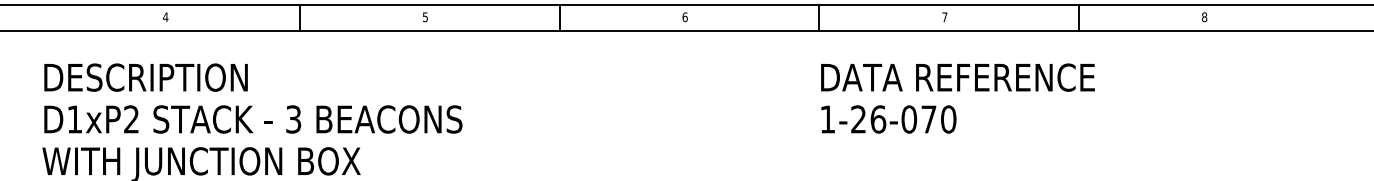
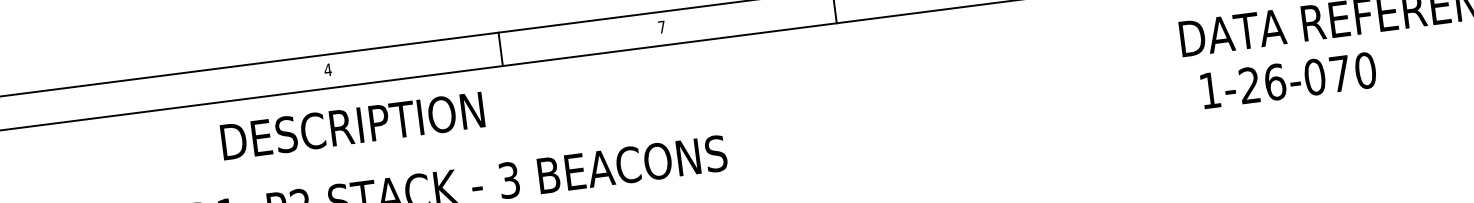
text: (424, 17) -> (660, 27), 5 -> 7
text: (145, 77) -> (351, 126), moved
text: (888, 119) -> (1288, 80), moved

